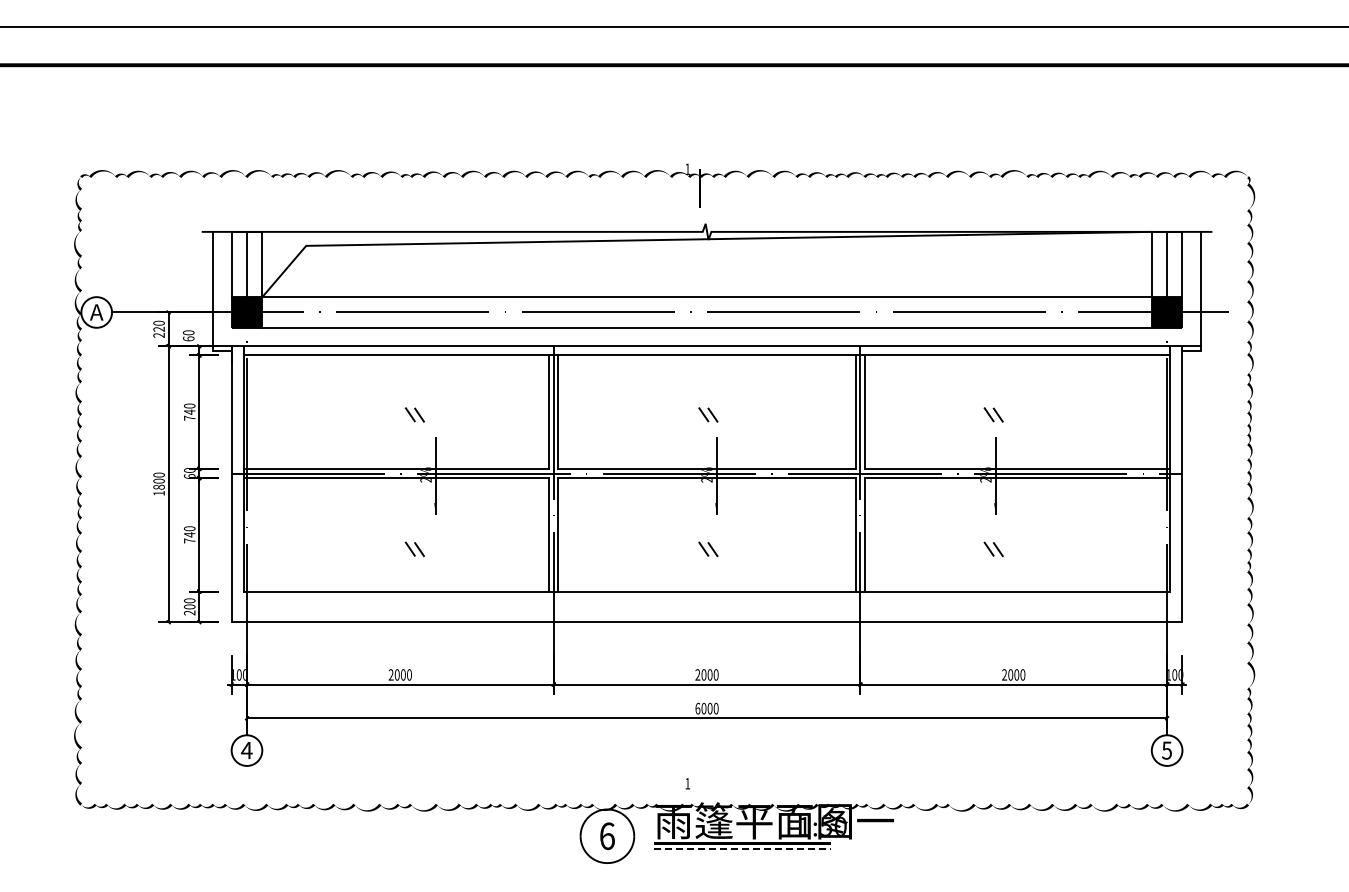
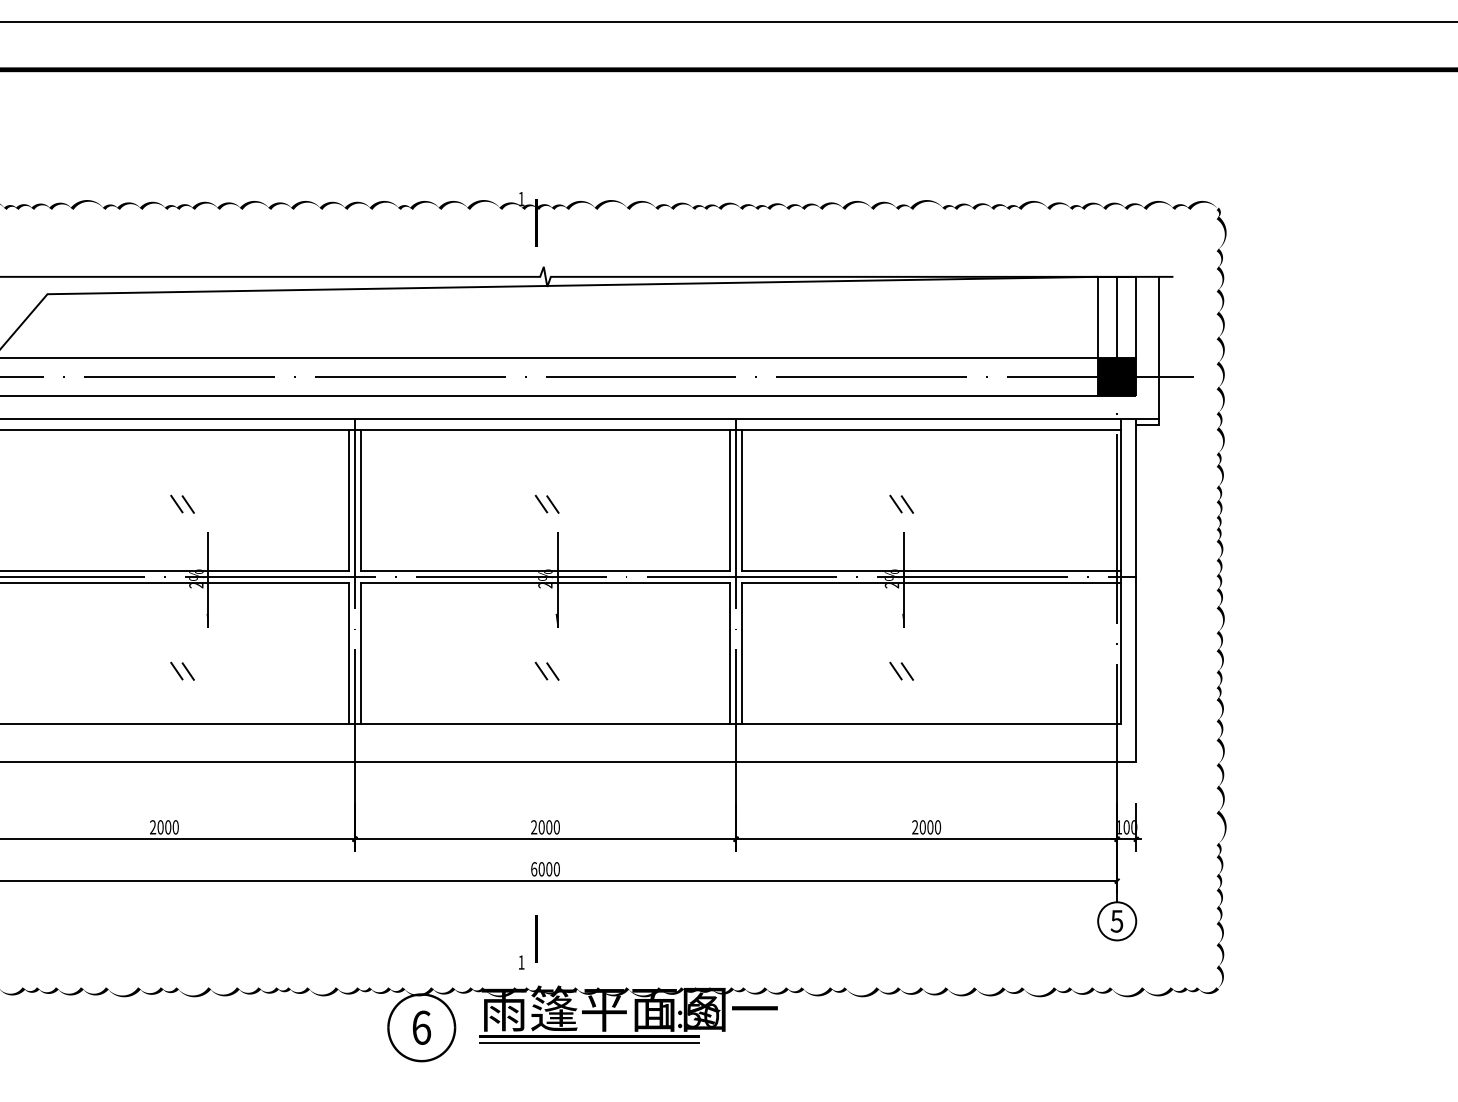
line: (699, 764) -> (536, 938), added
line: (742, 848) -> (589, 1042), dashed -> solid

